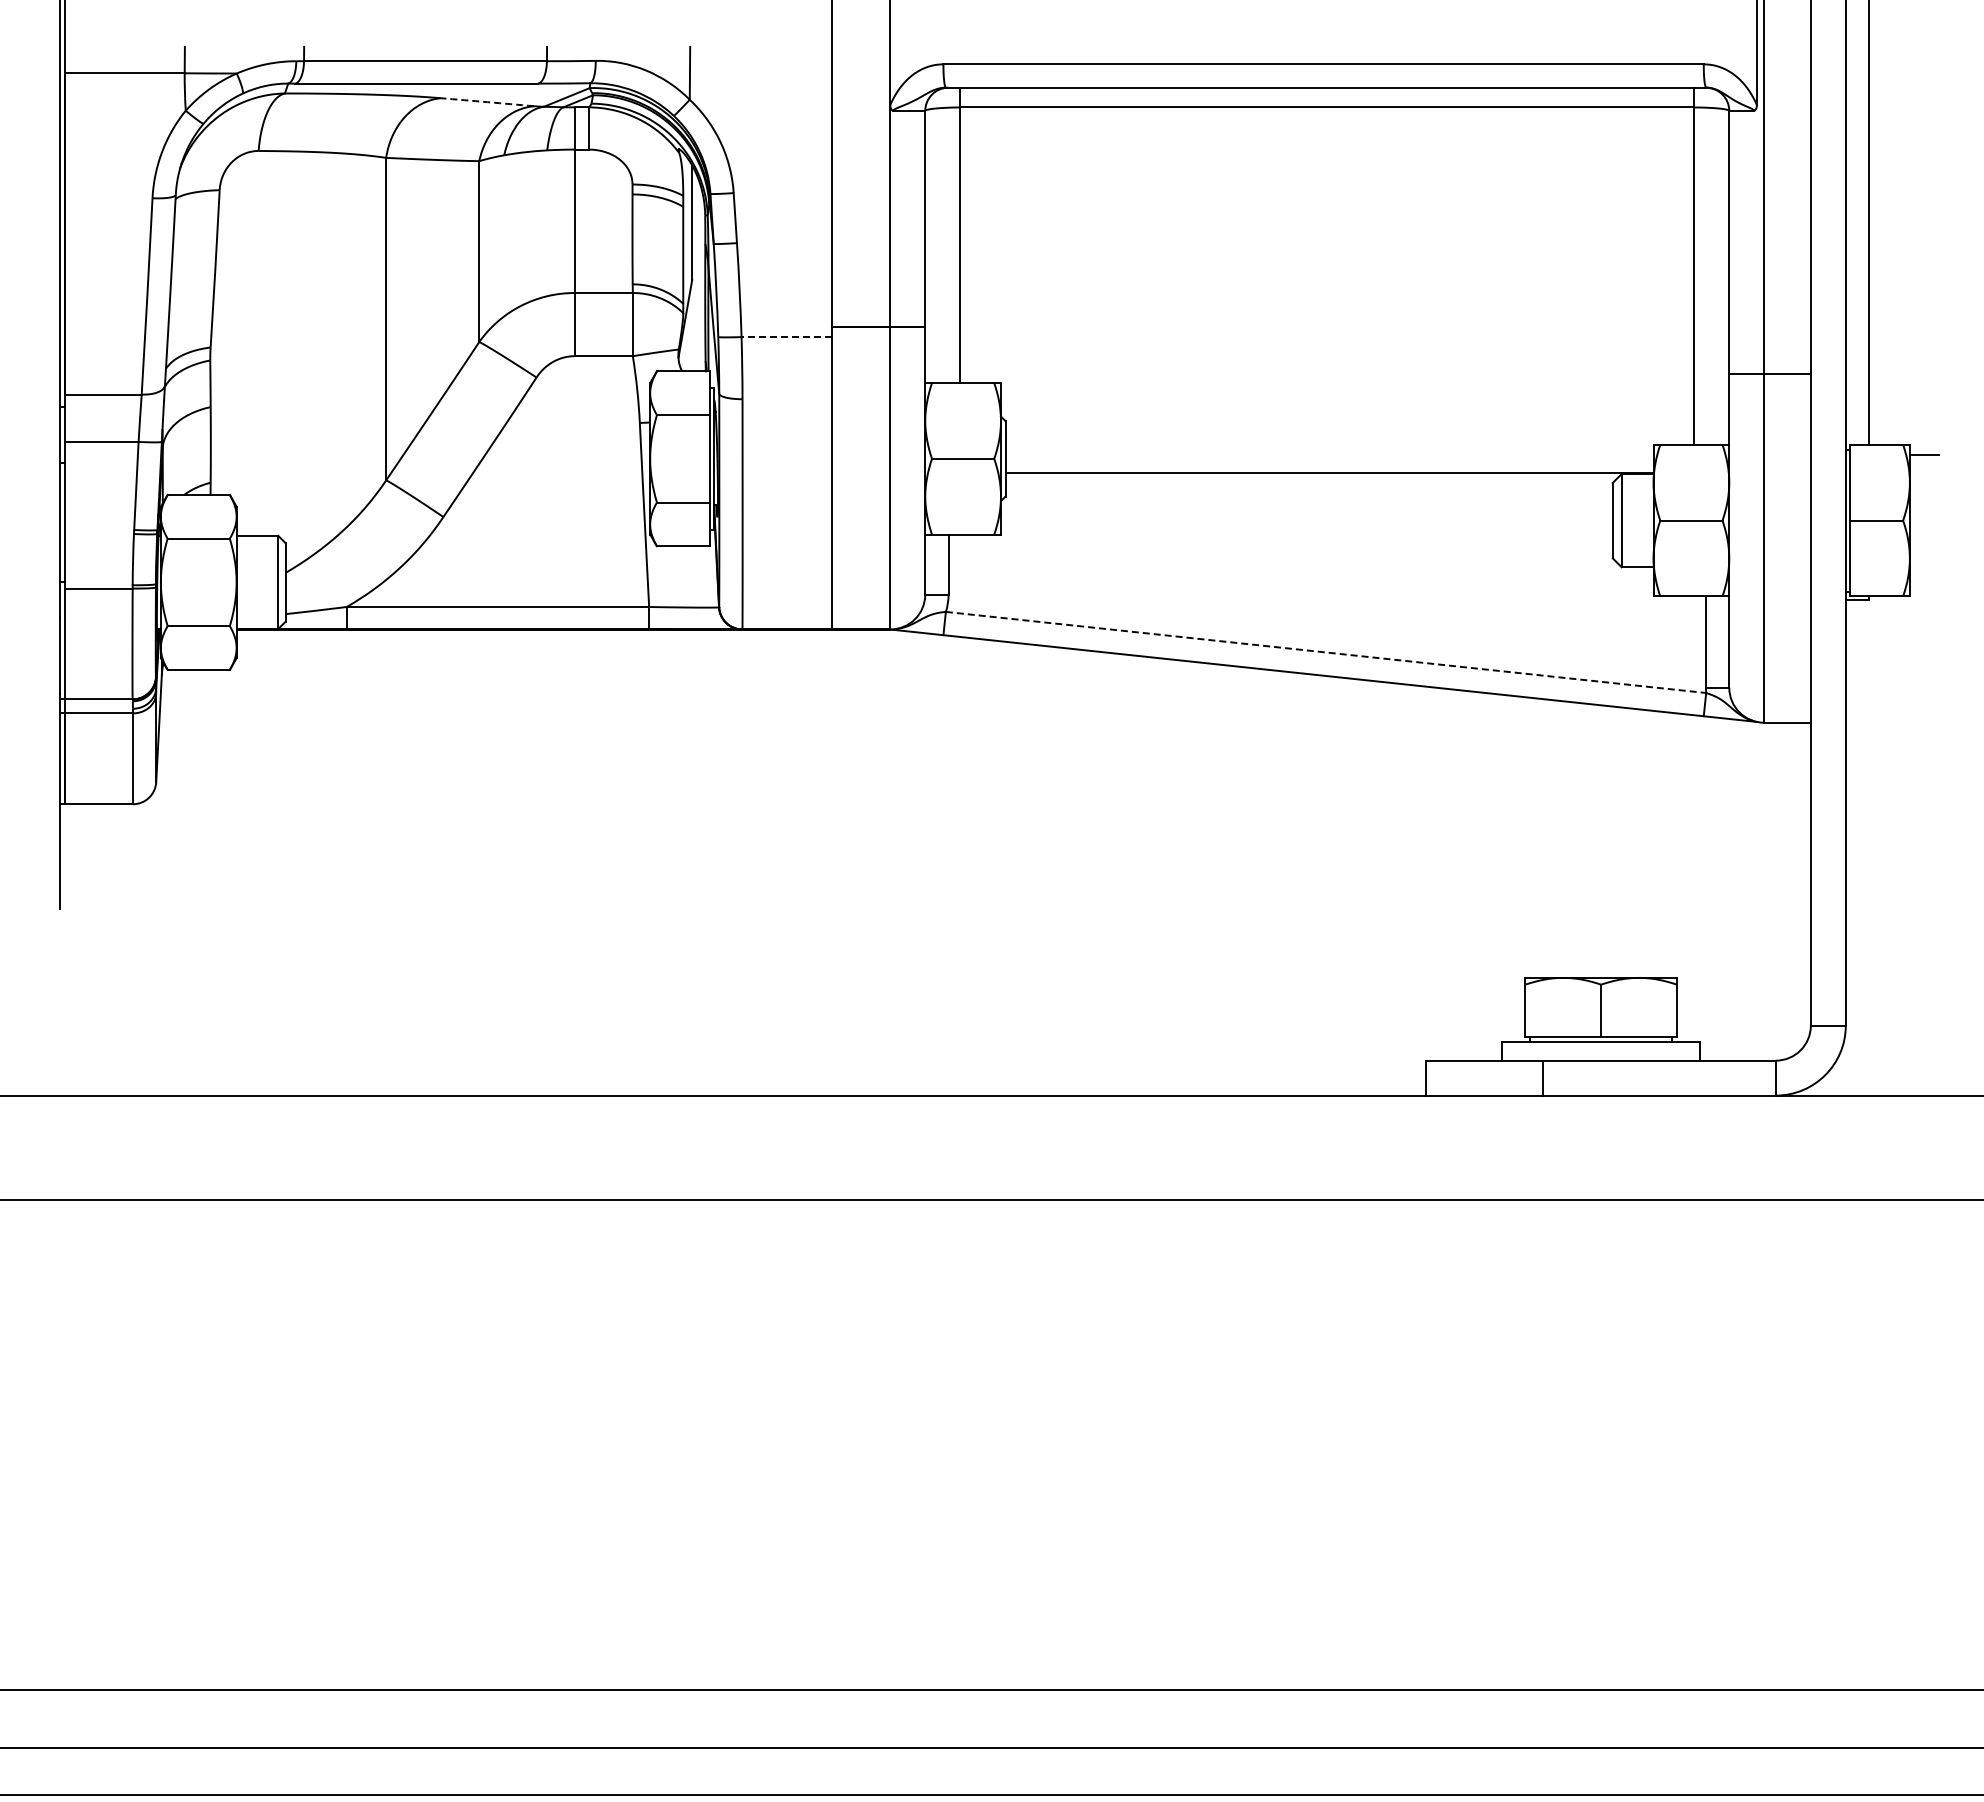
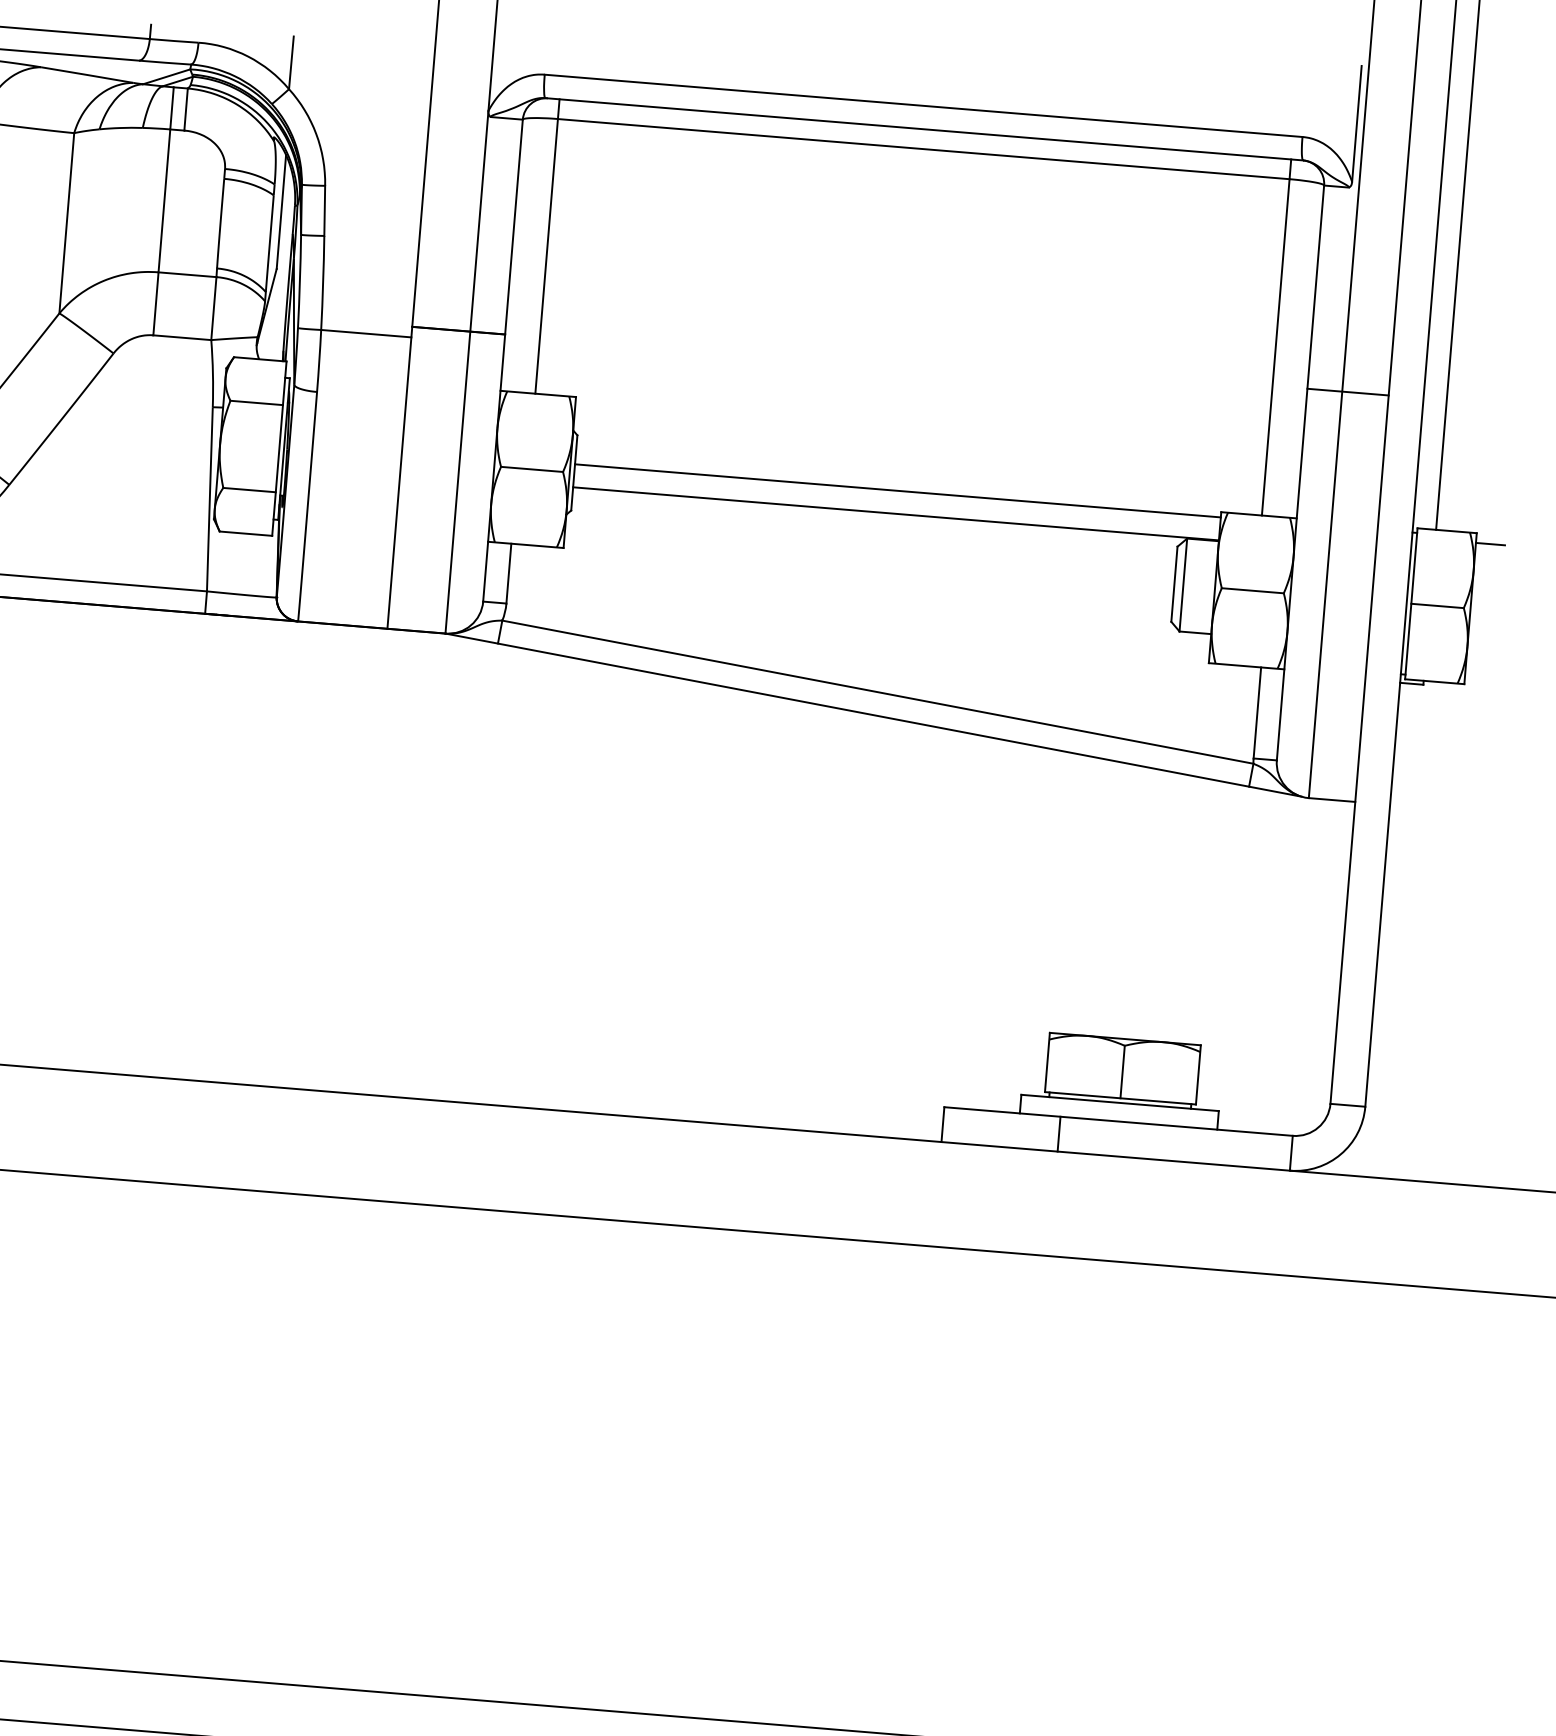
arc: (487, 102) -> (87, 75), dashed -> solid
line: (786, 337) -> (365, 334), dashed -> solid
line: (1769, 373) -> (1347, 391), moved
line: (1329, 450) -> (897, 491), added
line: (1326, 652) -> (878, 692), dashed -> solid

